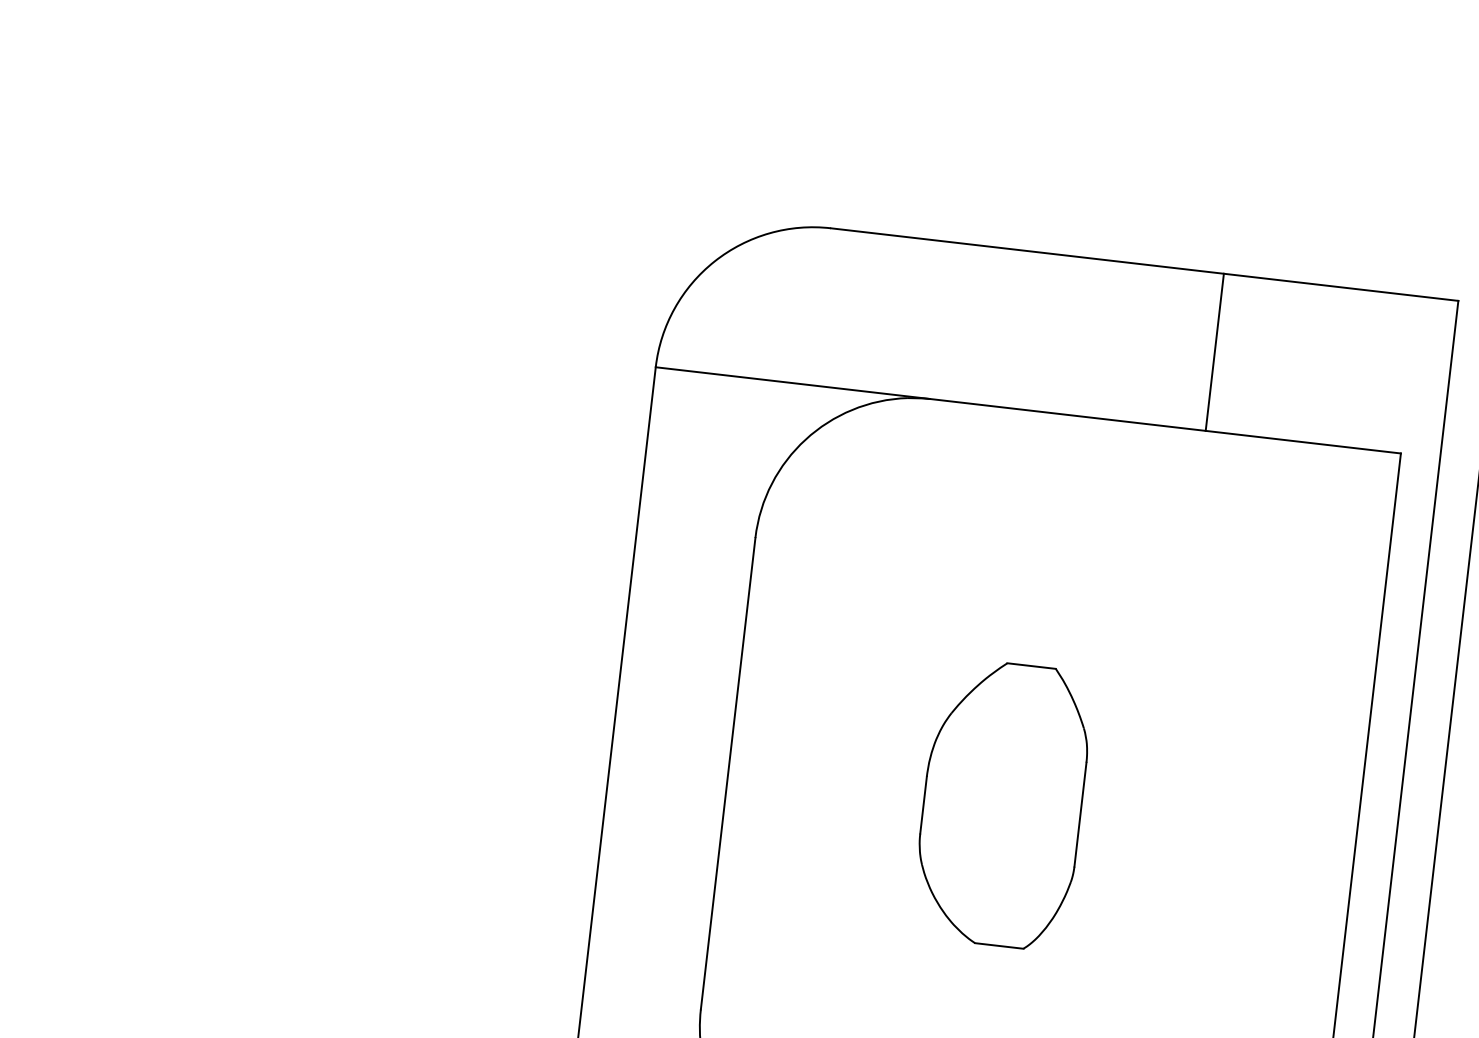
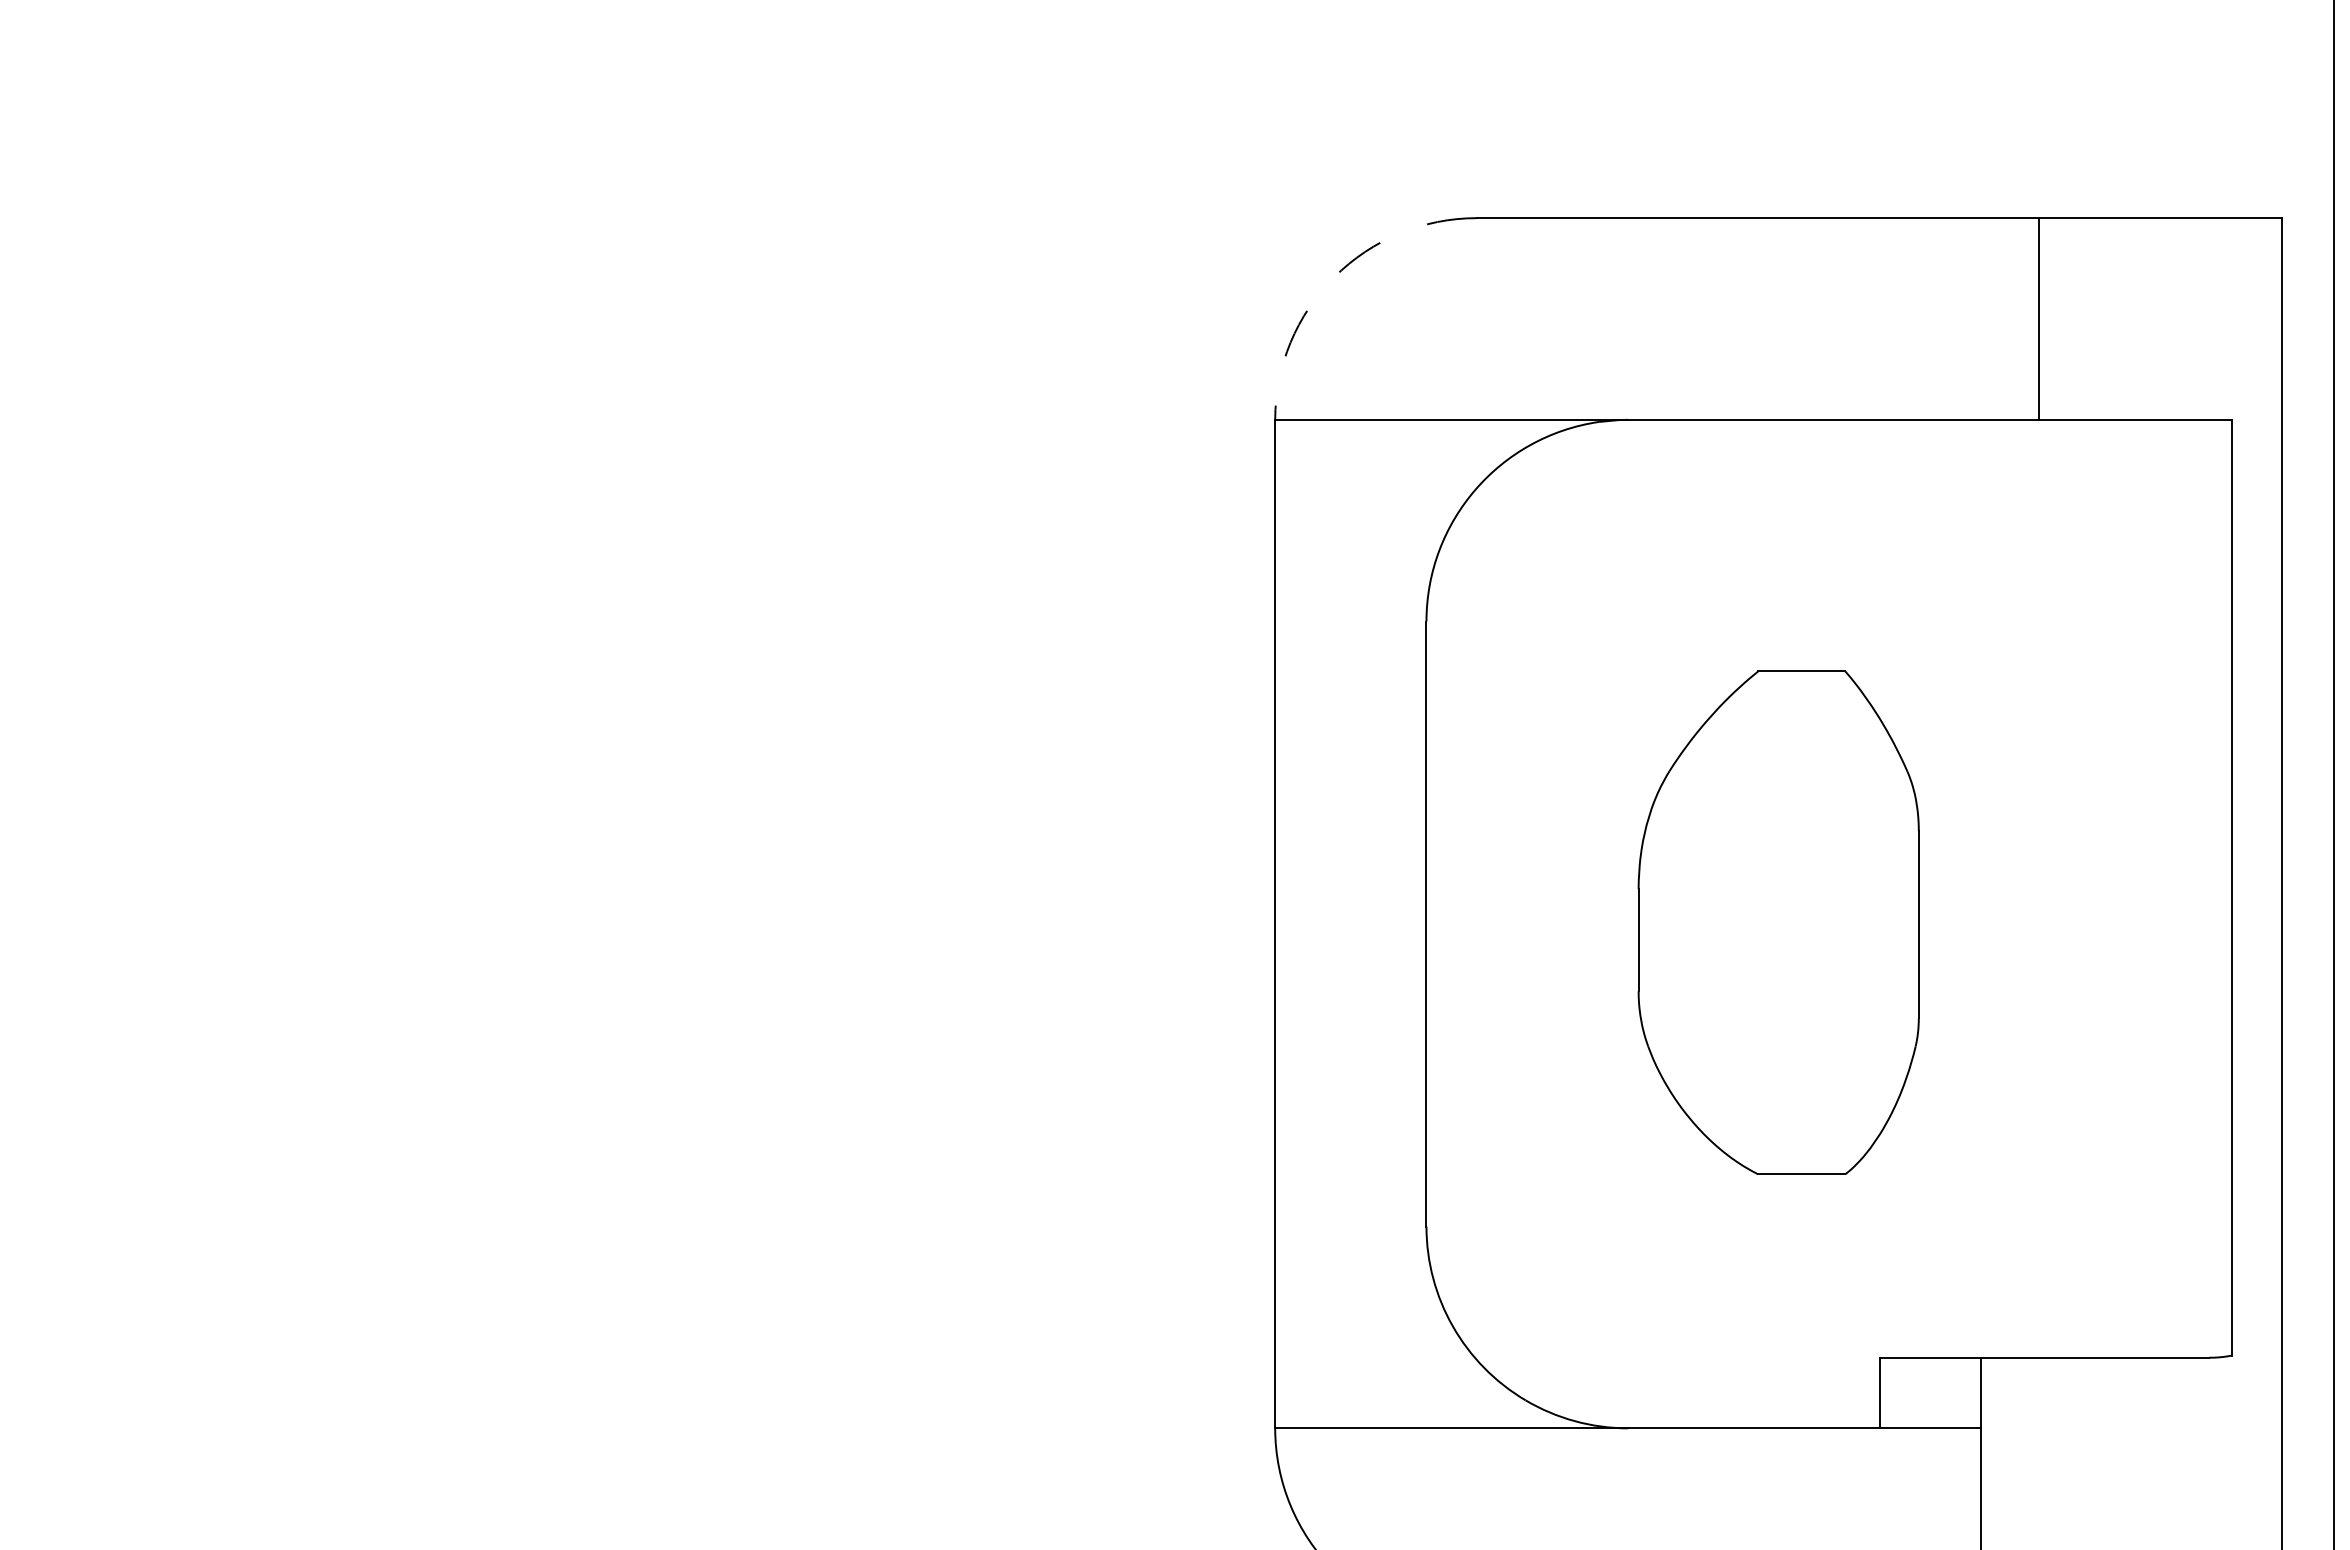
arc: (714, 261) -> (1334, 277), solid -> dashed
line: (1215, 351) -> (2039, 318), moved
part: (1002, 804) -> (1778, 922), size x1.4

